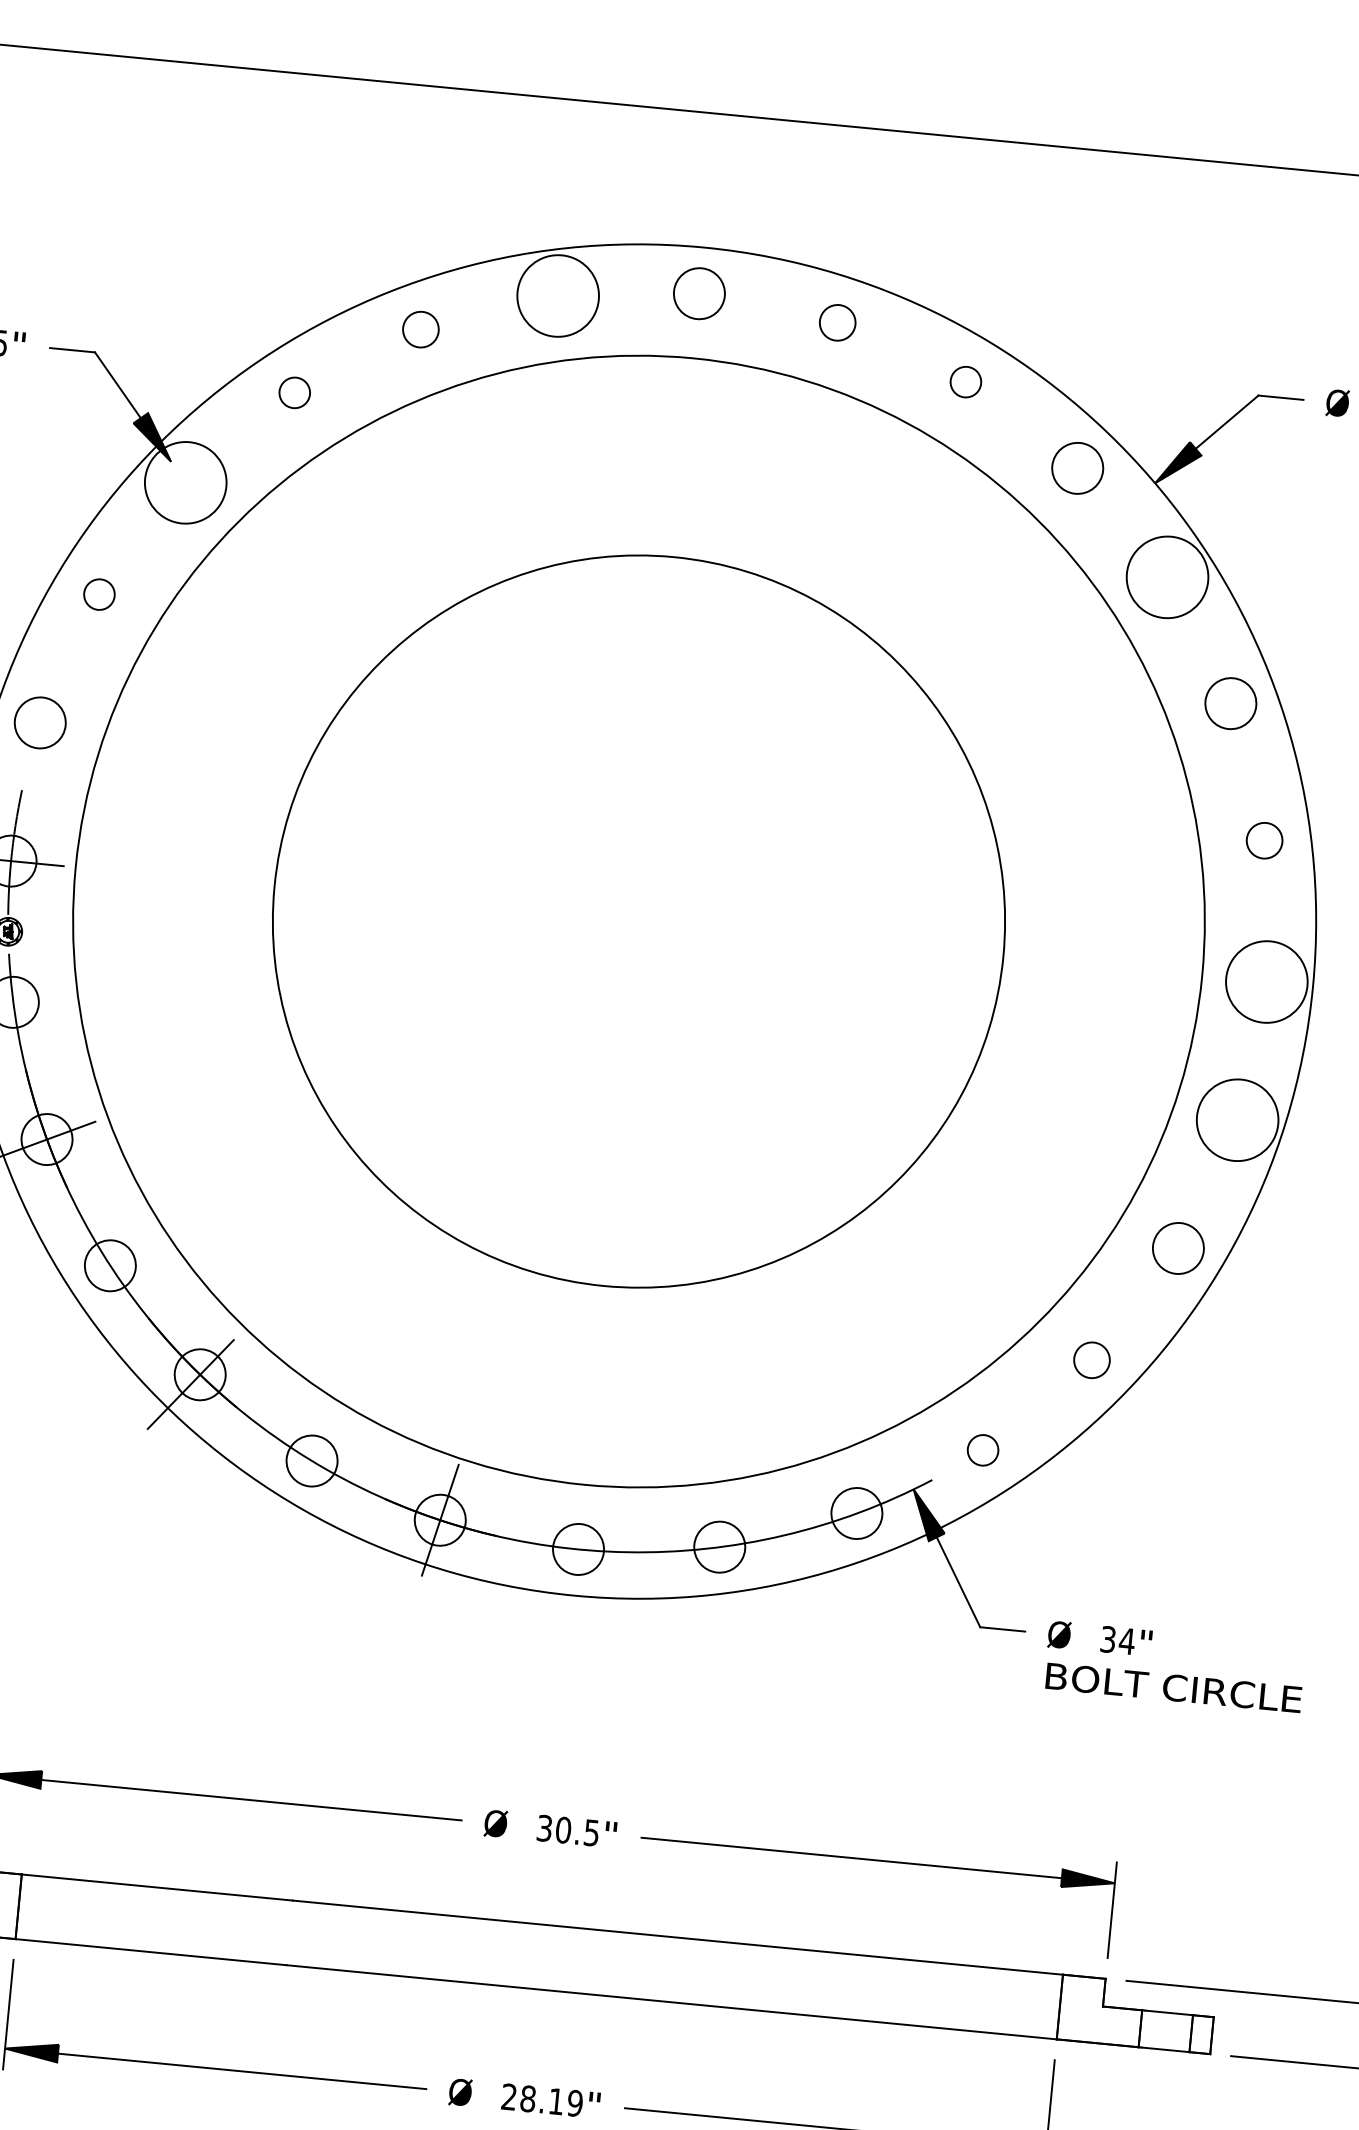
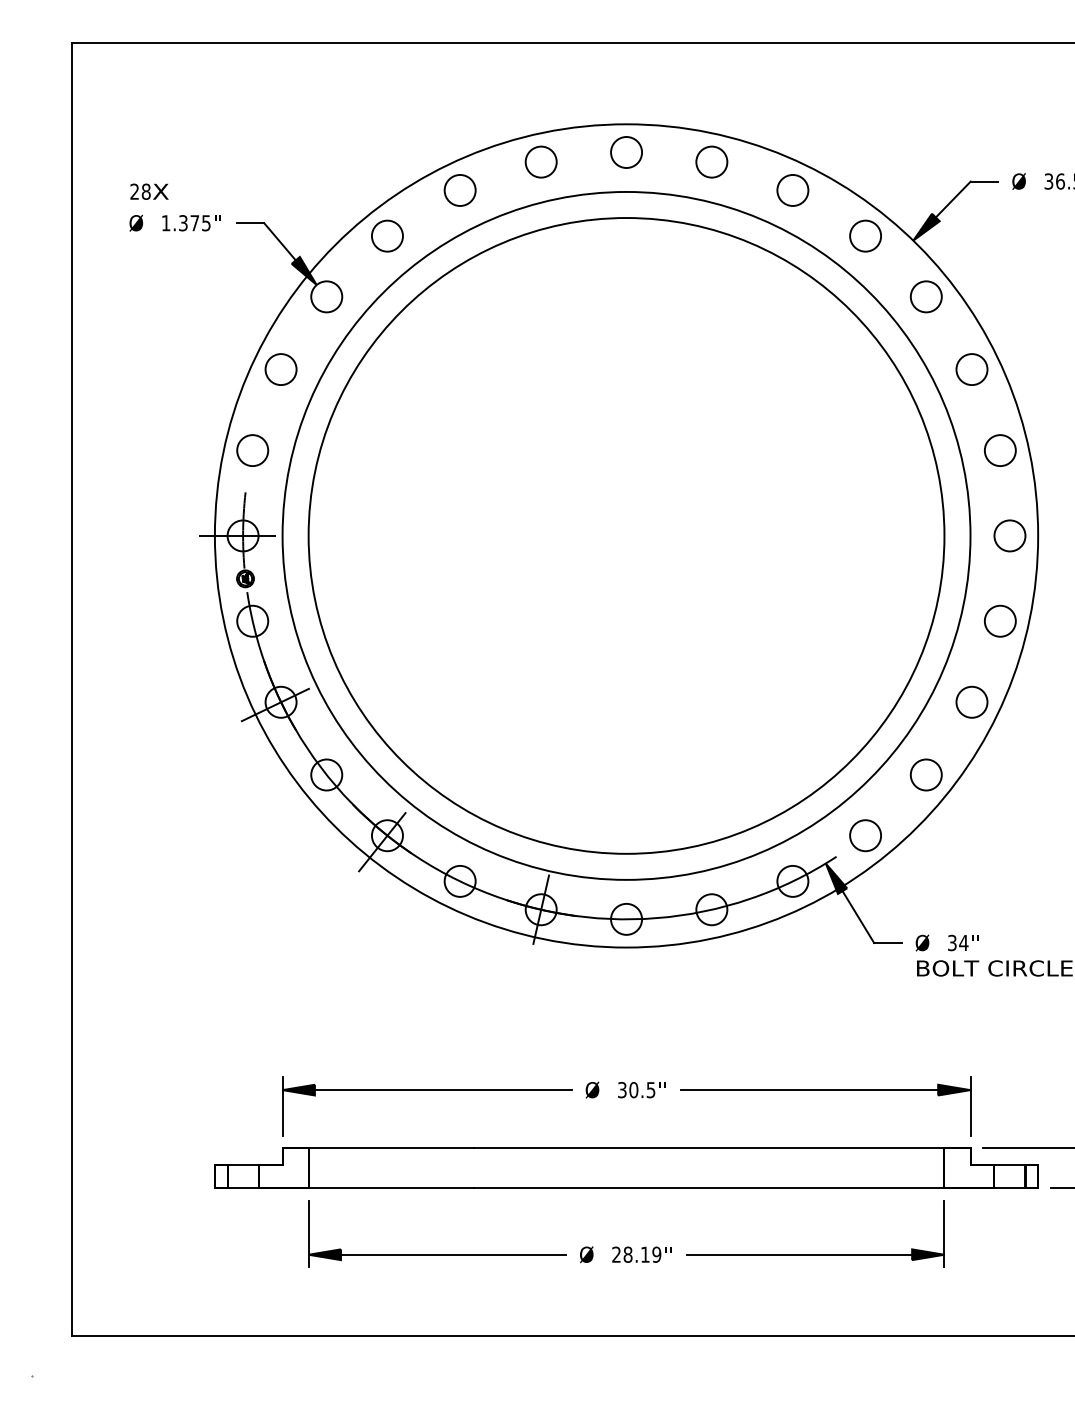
circle: (557, 294) -> (540, 161), size x0.62
circle: (837, 321) -> (711, 161), size x1.43
circle: (419, 329) -> (459, 190), size x1.43
circle: (965, 382) -> (792, 190), size x1.67
circle: (294, 391) -> (387, 235), size x1.67
circle: (185, 482) -> (326, 296), size x0.62
circle: (1166, 576) -> (925, 296), size x0.62
circle: (98, 594) -> (280, 369), size x1.67
circle: (1264, 840) -> (1000, 450), size x1.43
circle: (638, 920) -> (626, 535), size x1.43
circle: (1266, 981) -> (1009, 535), size x0.62
circle: (1236, 1118) -> (999, 620), size x0.62
circle: (1090, 1359) -> (925, 774), size x1.43
circle: (983, 1449) -> (865, 835), size x1.67

